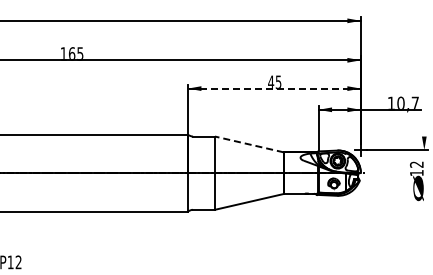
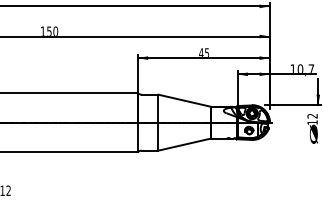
text: (76, 52) -> (52, 30), 165 -> 150
line: (273, 88) -> (203, 58), dashed -> solid
line: (424, 133) -> (318, 92), added
line: (248, 144) -> (184, 100), dashed -> solid

